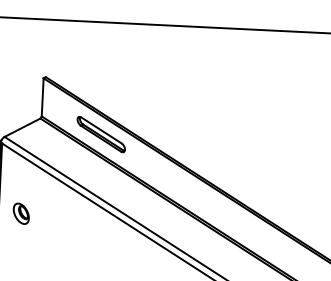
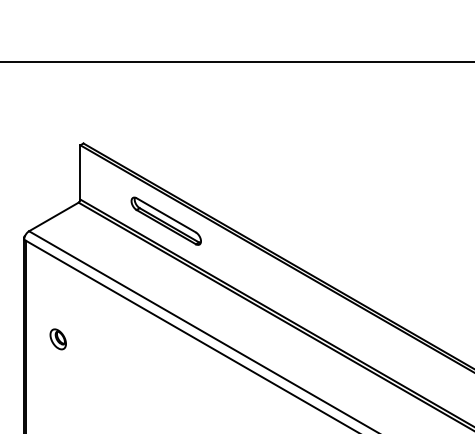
part: (21, 213) -> (58, 339), size x0.7

